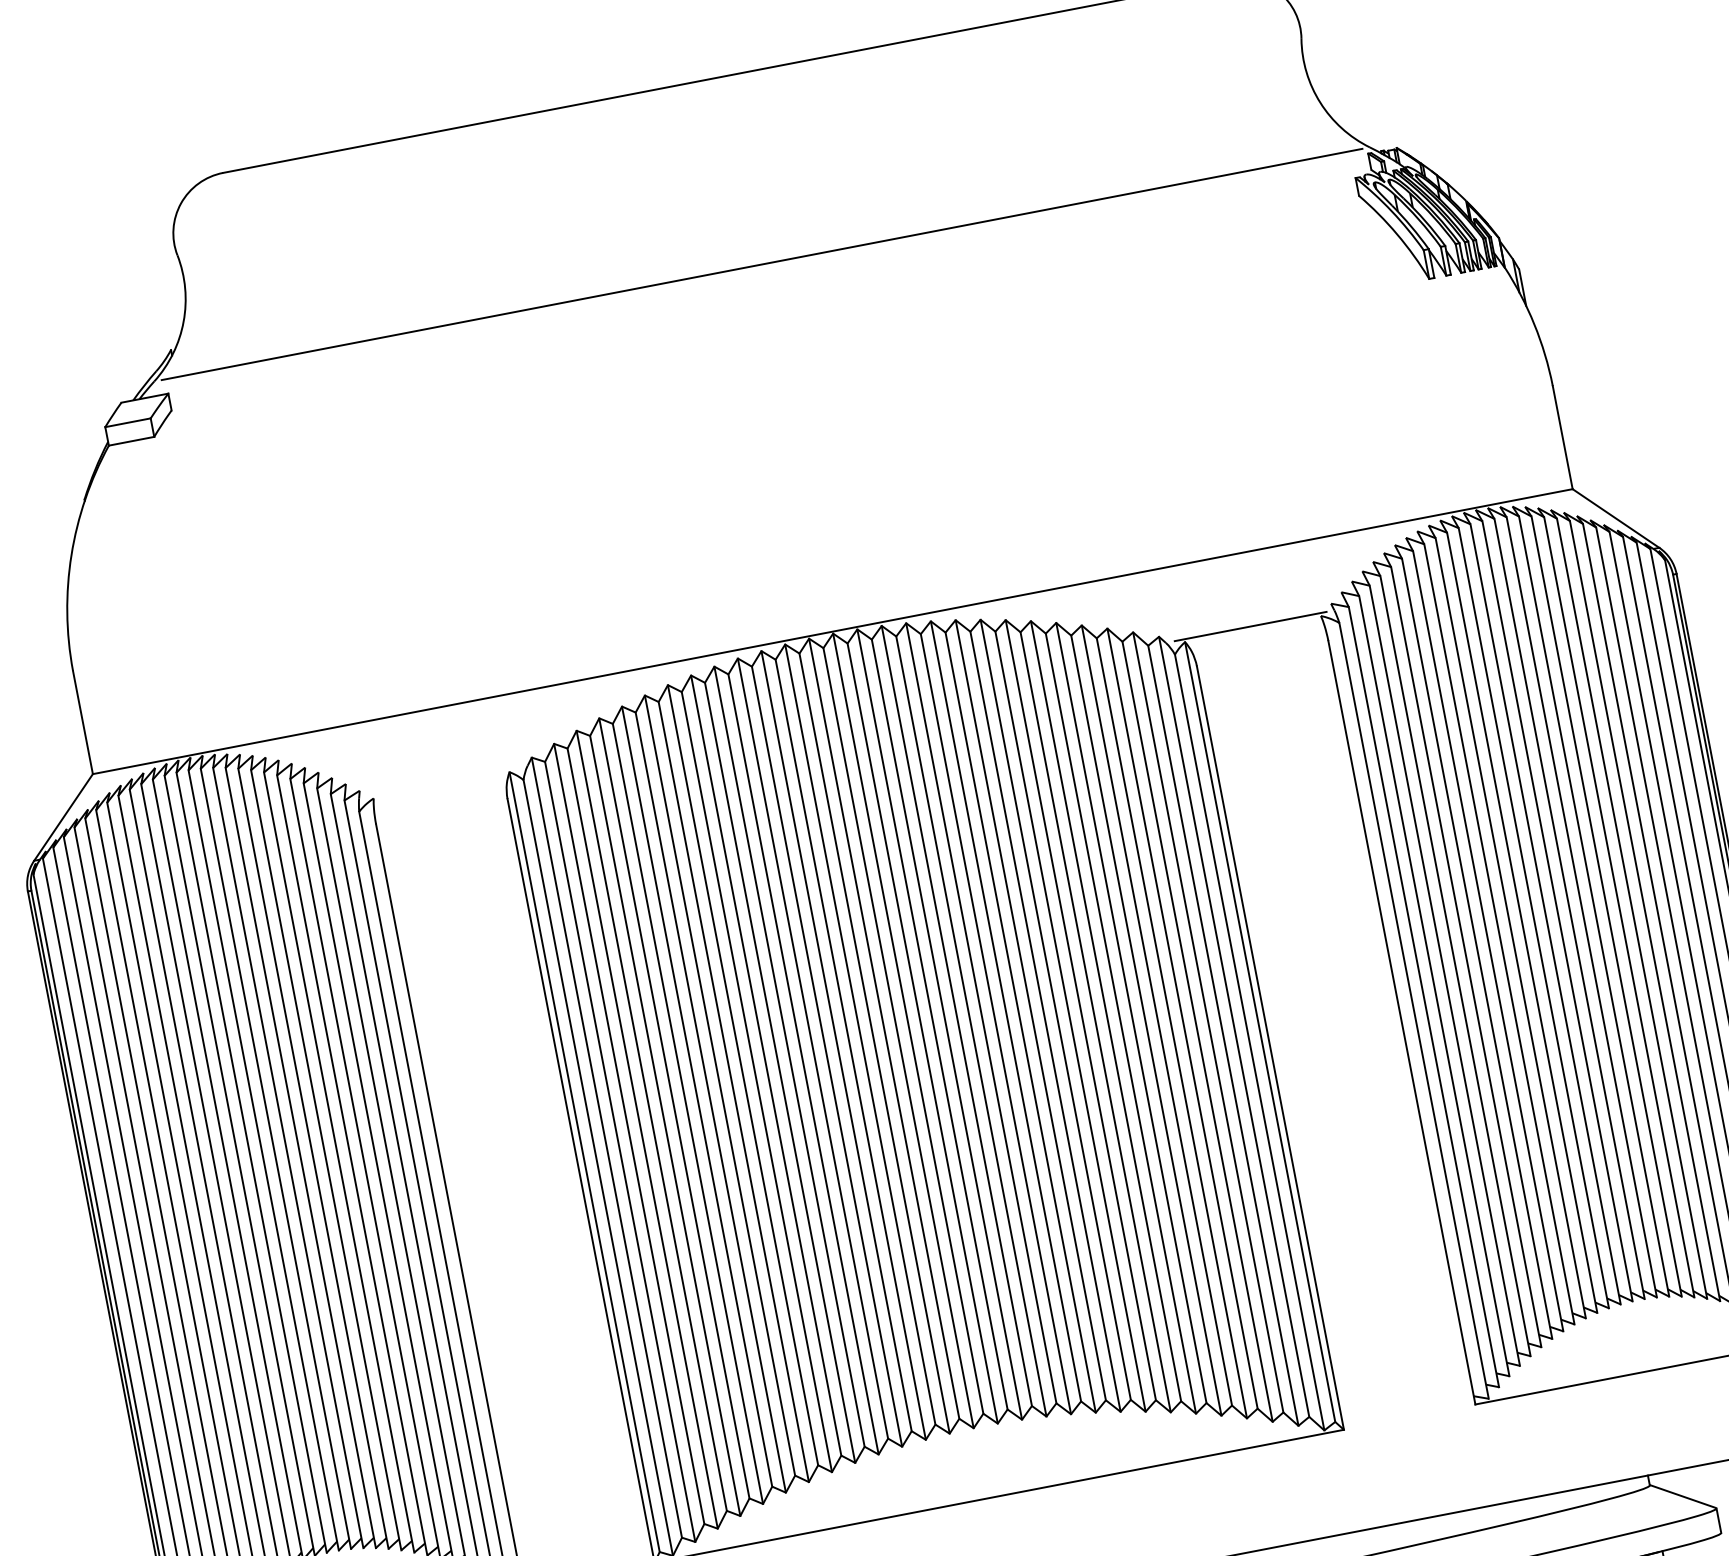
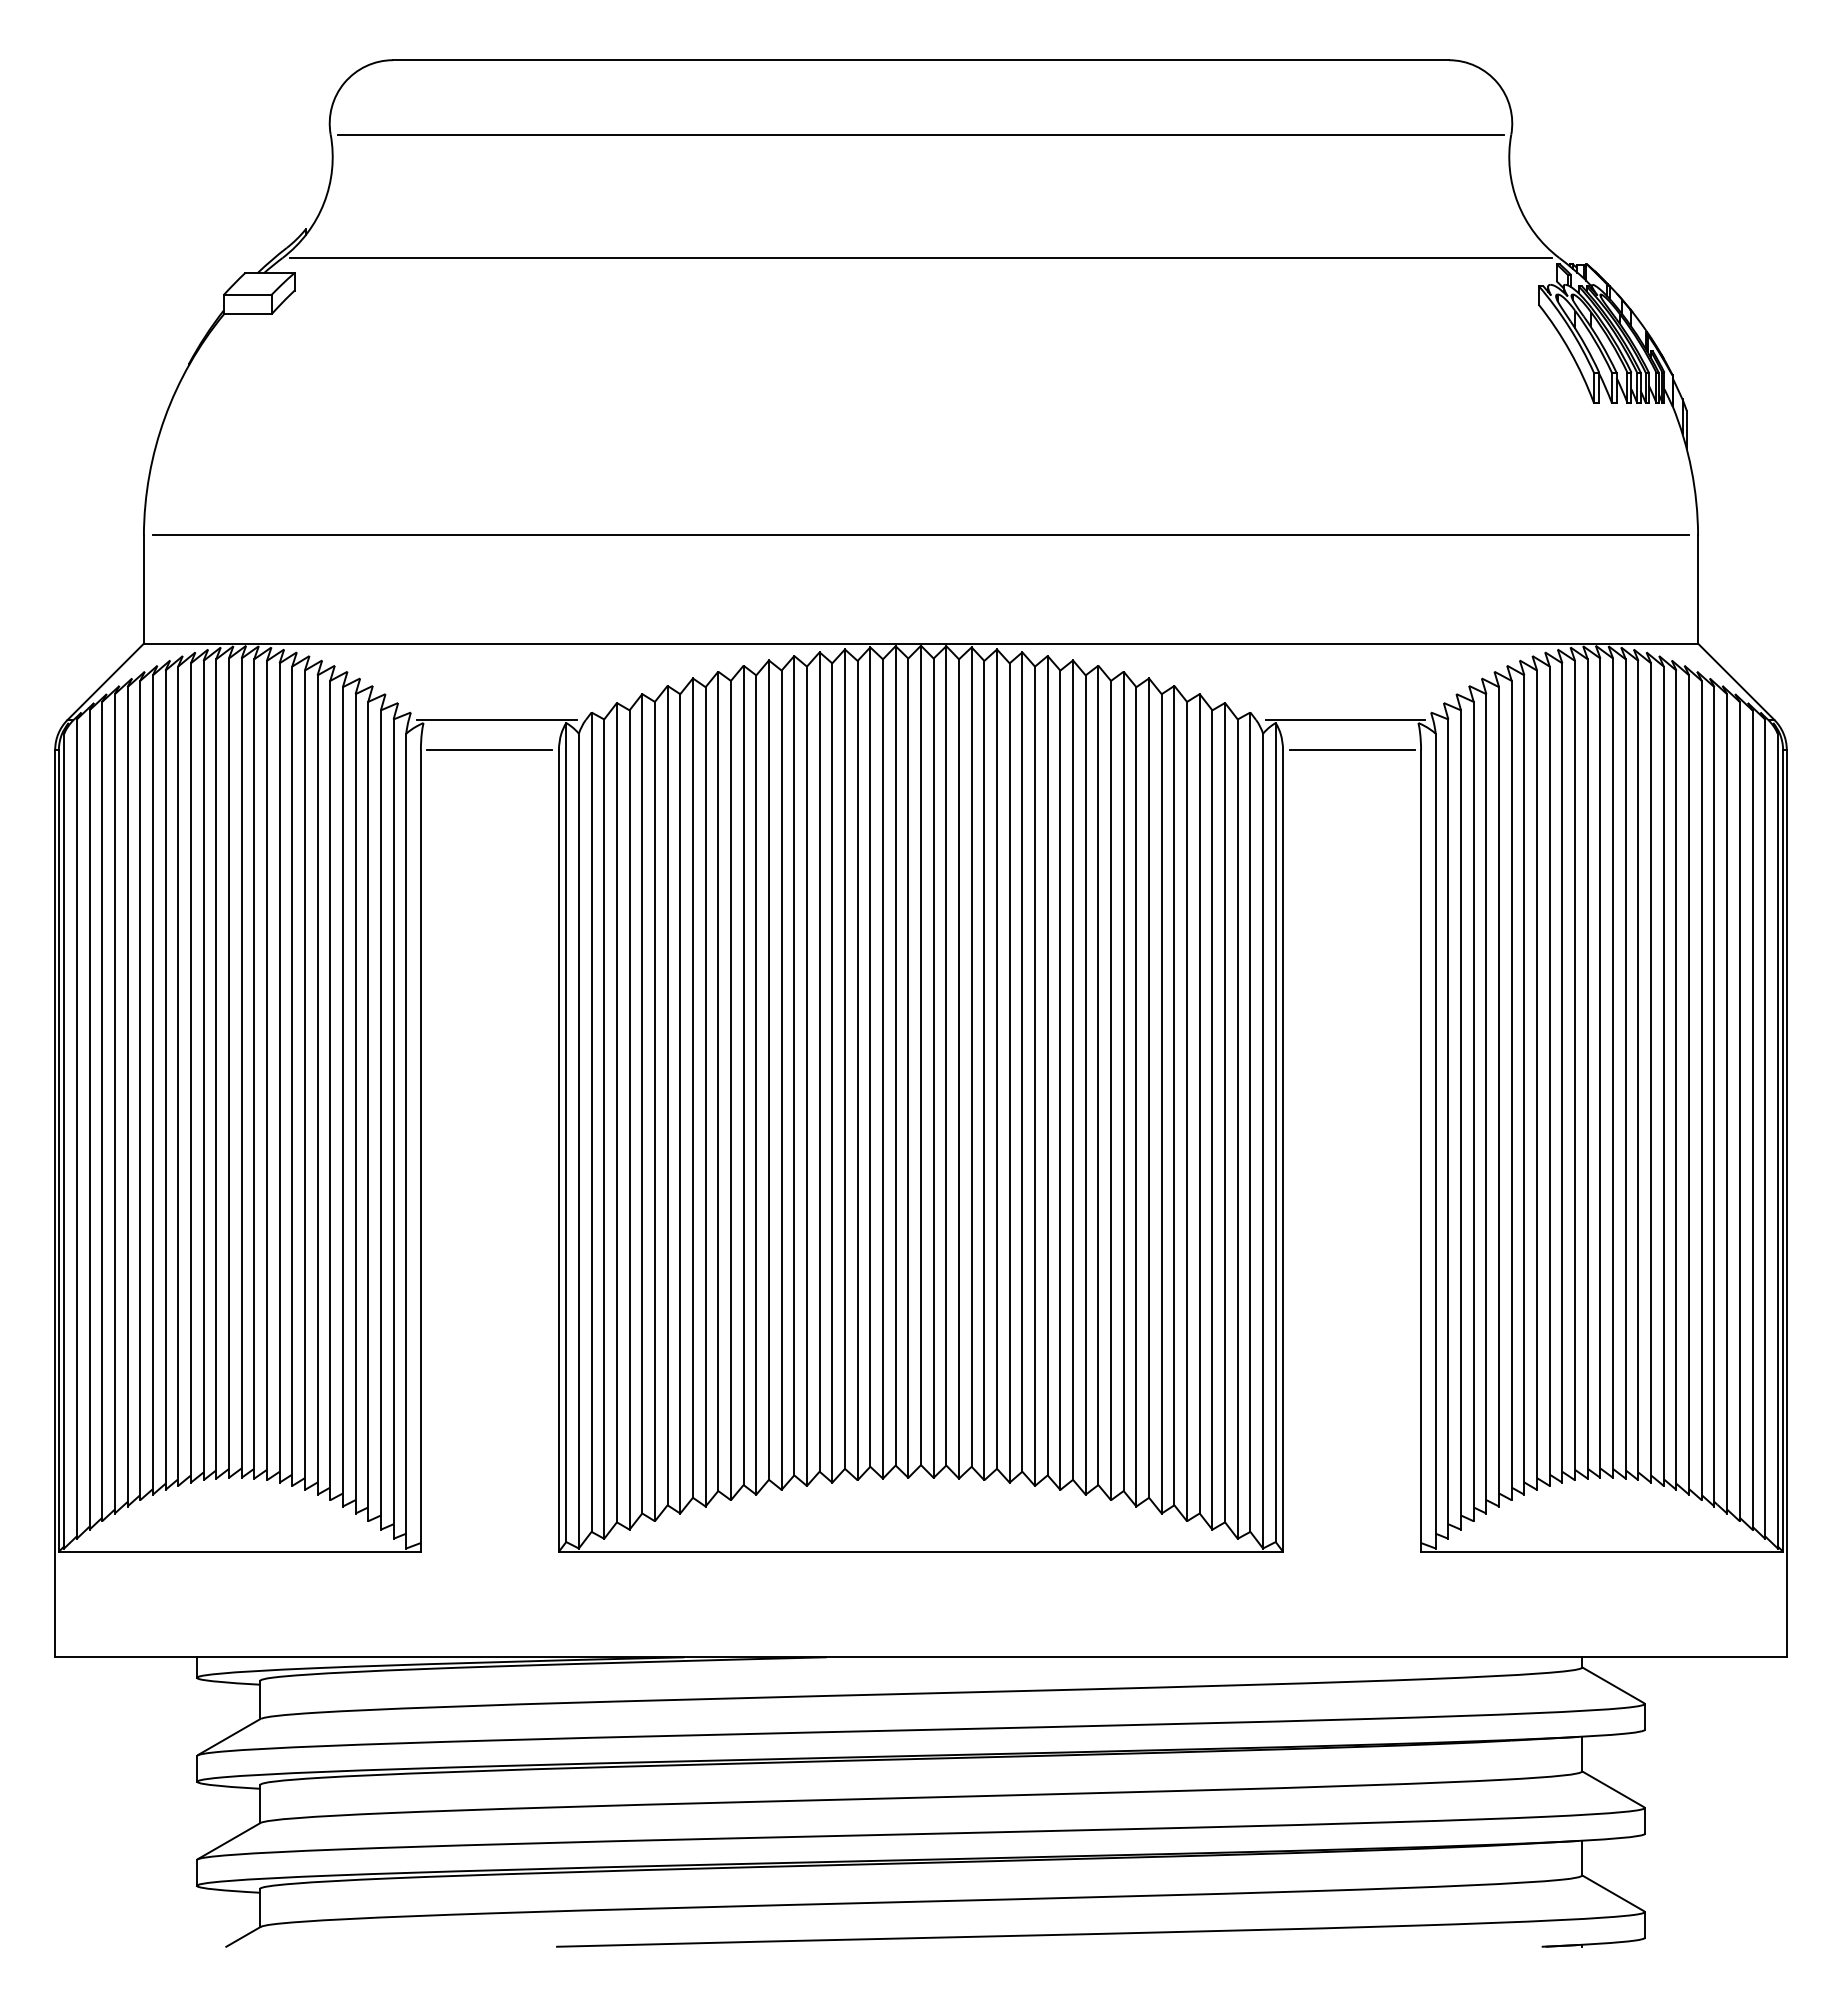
line: (738, 146) -> (920, 134), added
line: (812, 528) -> (920, 535), added
line: (1263, 653) -> (1352, 749), added
line: (442, 781) -> (496, 719), added
line: (441, 811) -> (489, 749), added

